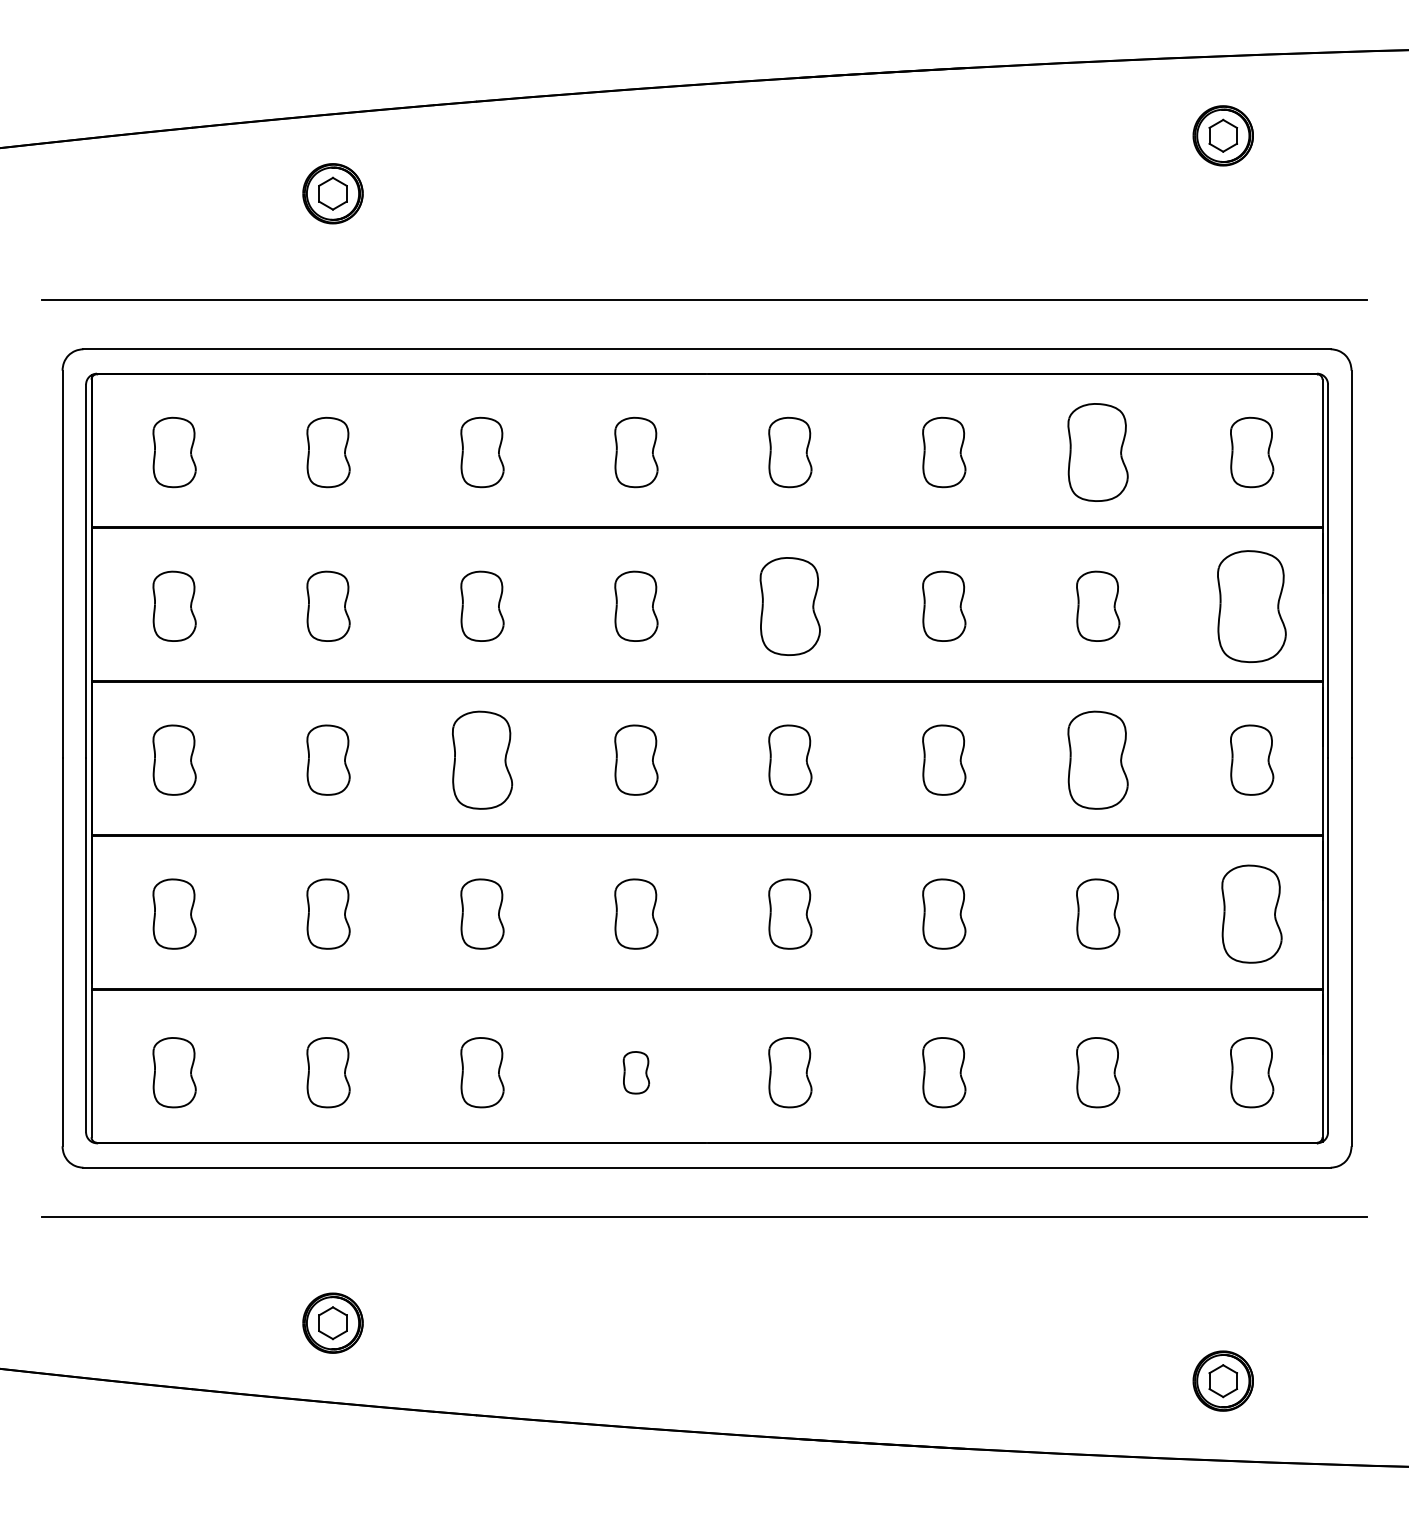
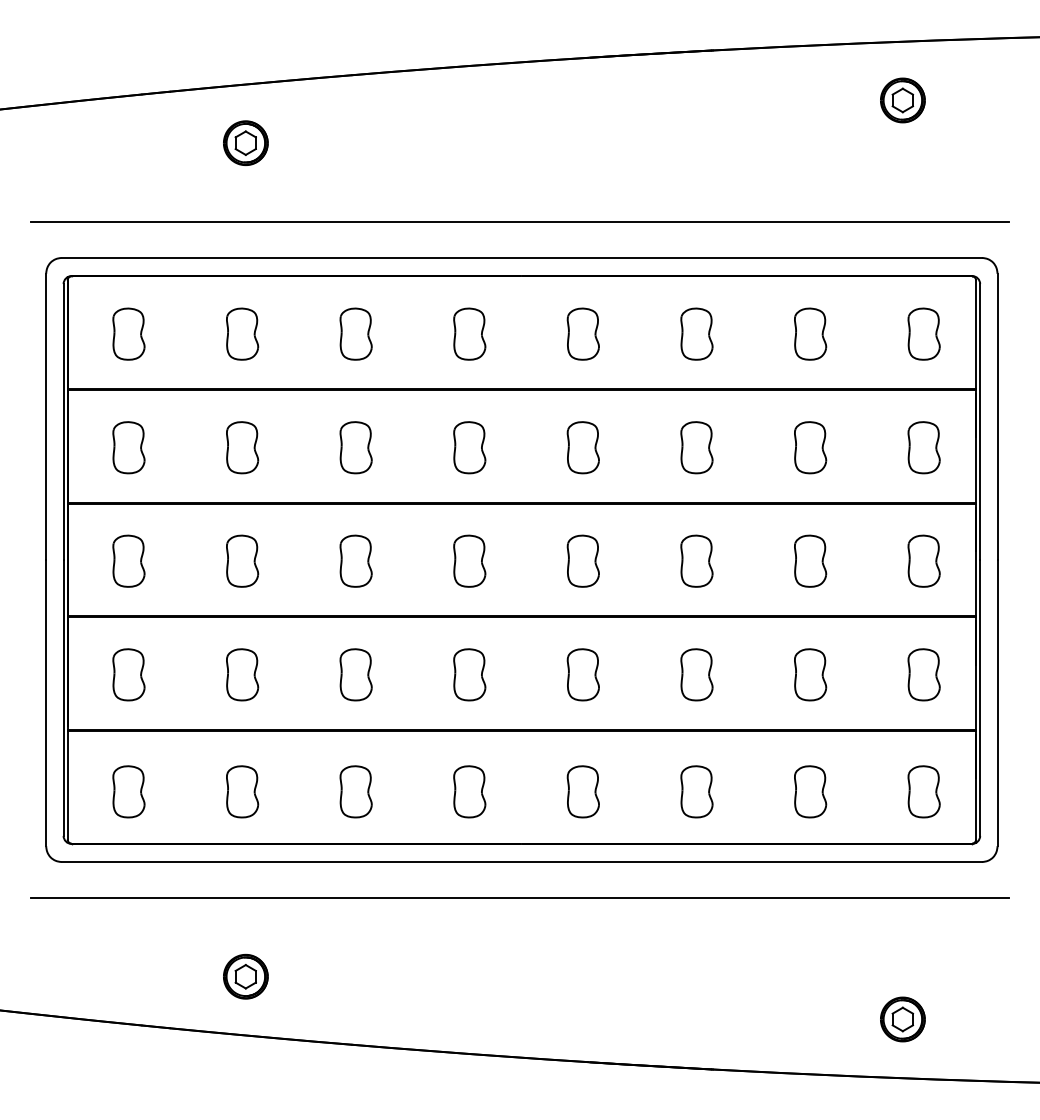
part: (1098, 452) -> (810, 334), size x0.71
part: (790, 605) -> (583, 447), size x0.71
part: (1252, 605) -> (924, 447), size x0.62
part: (482, 759) -> (356, 560), size x0.71
part: (1098, 759) -> (810, 560), size x0.71
part: (1252, 913) -> (924, 674), size x0.71
part: (636, 1072) -> (469, 791), size x1.67

